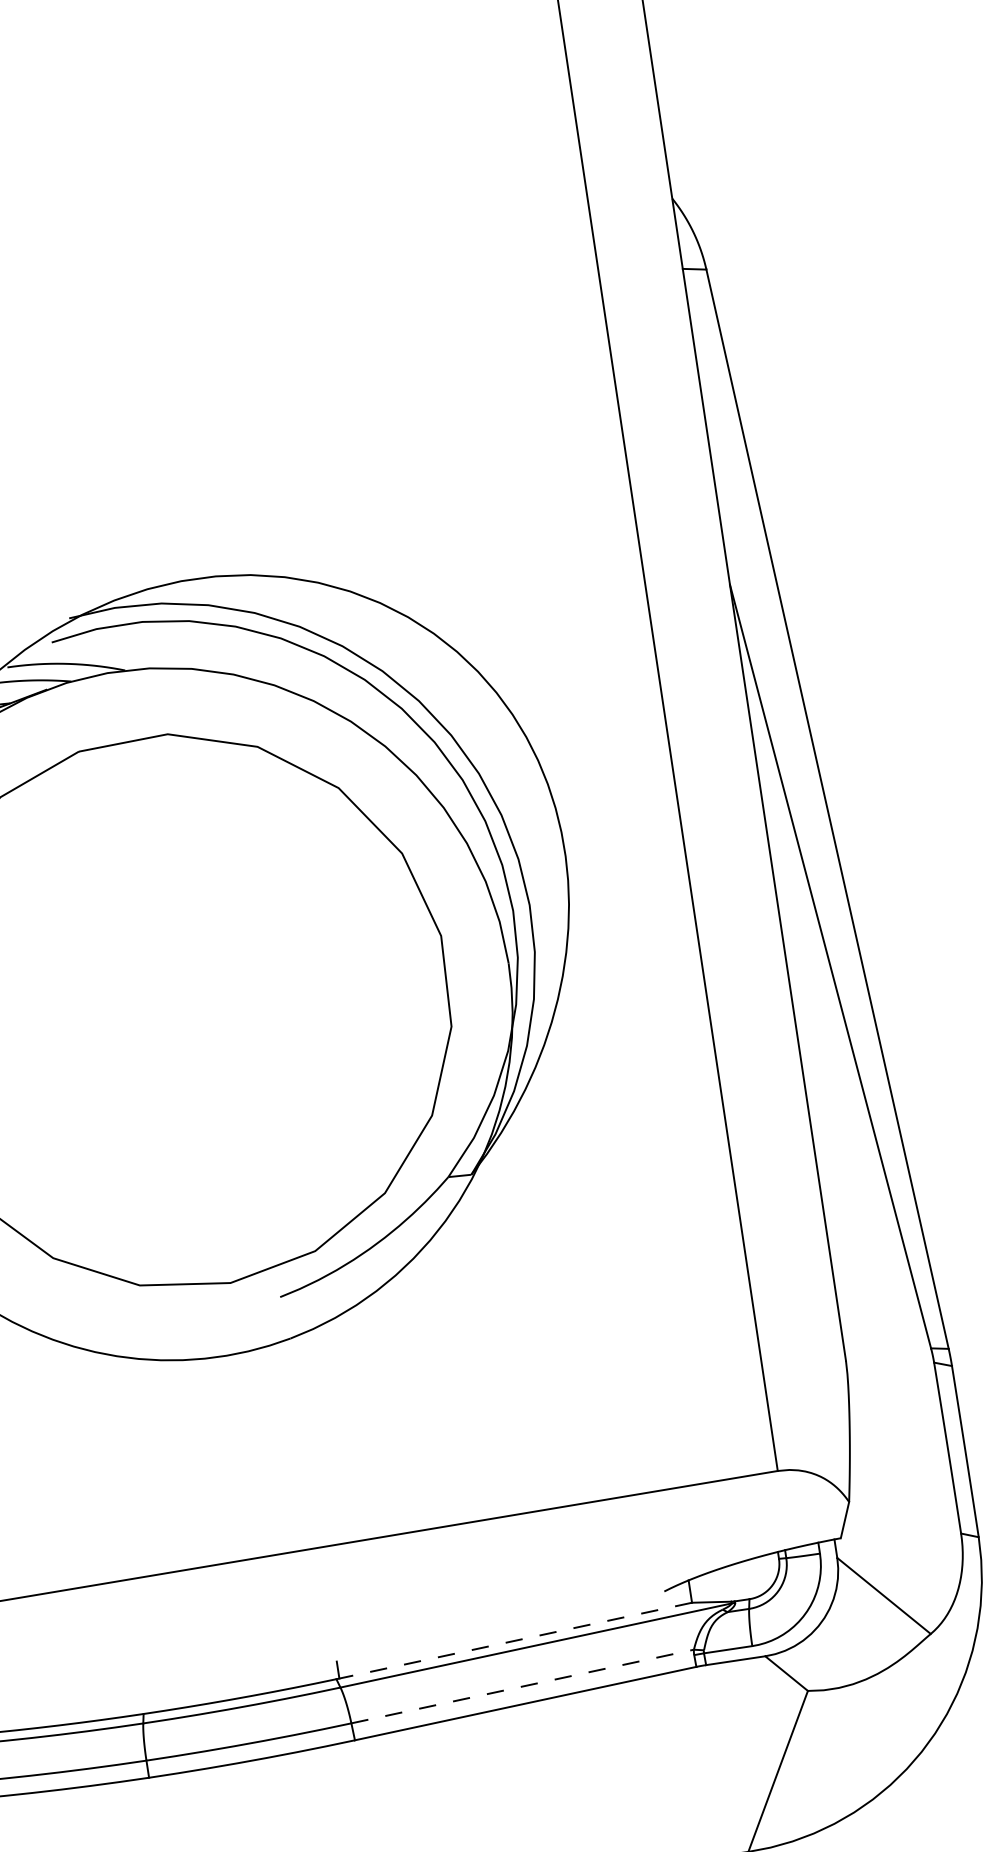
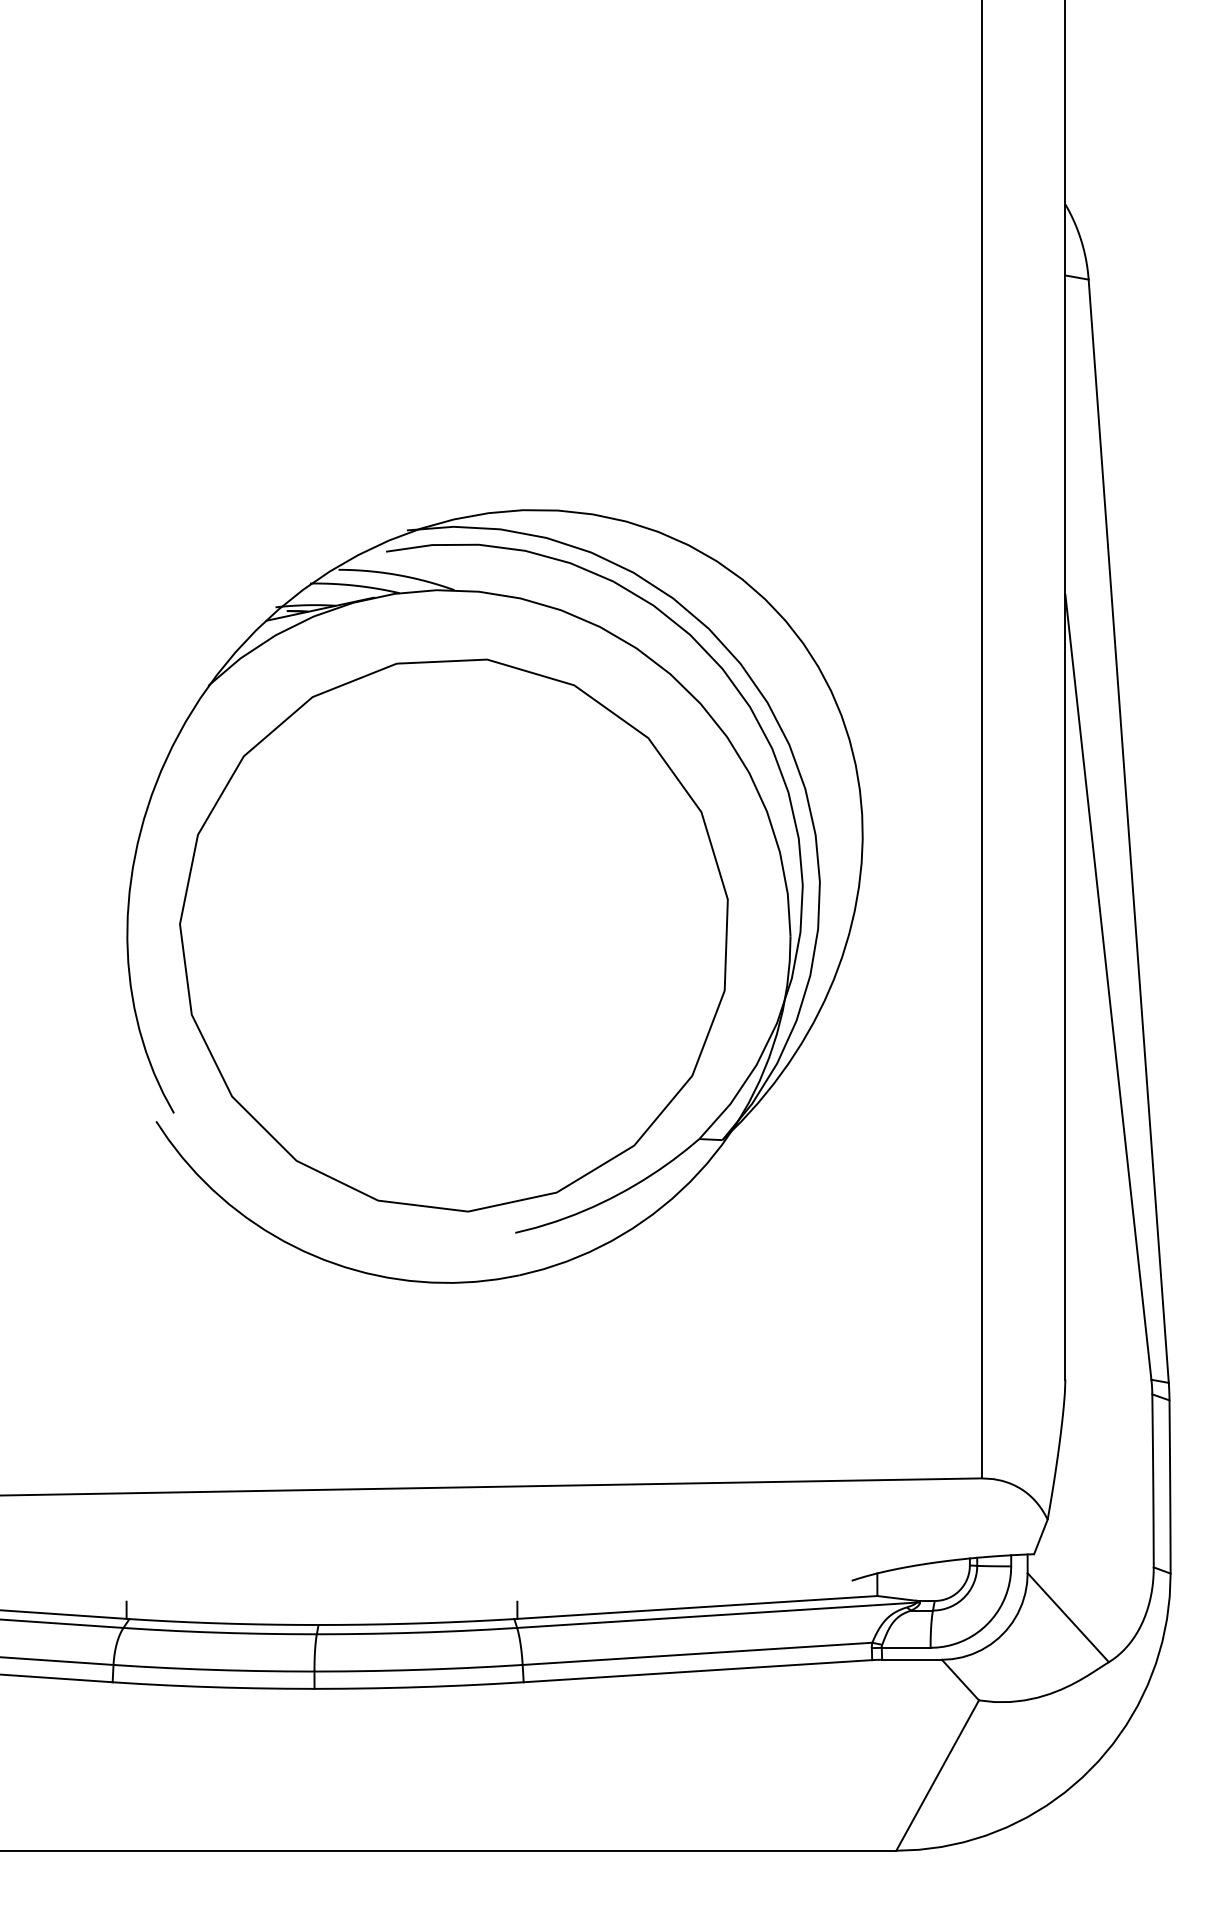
line: (514, 1640) -> (696, 1607), dashed -> solid
line: (522, 1686) -> (697, 1653), dashed -> solid

